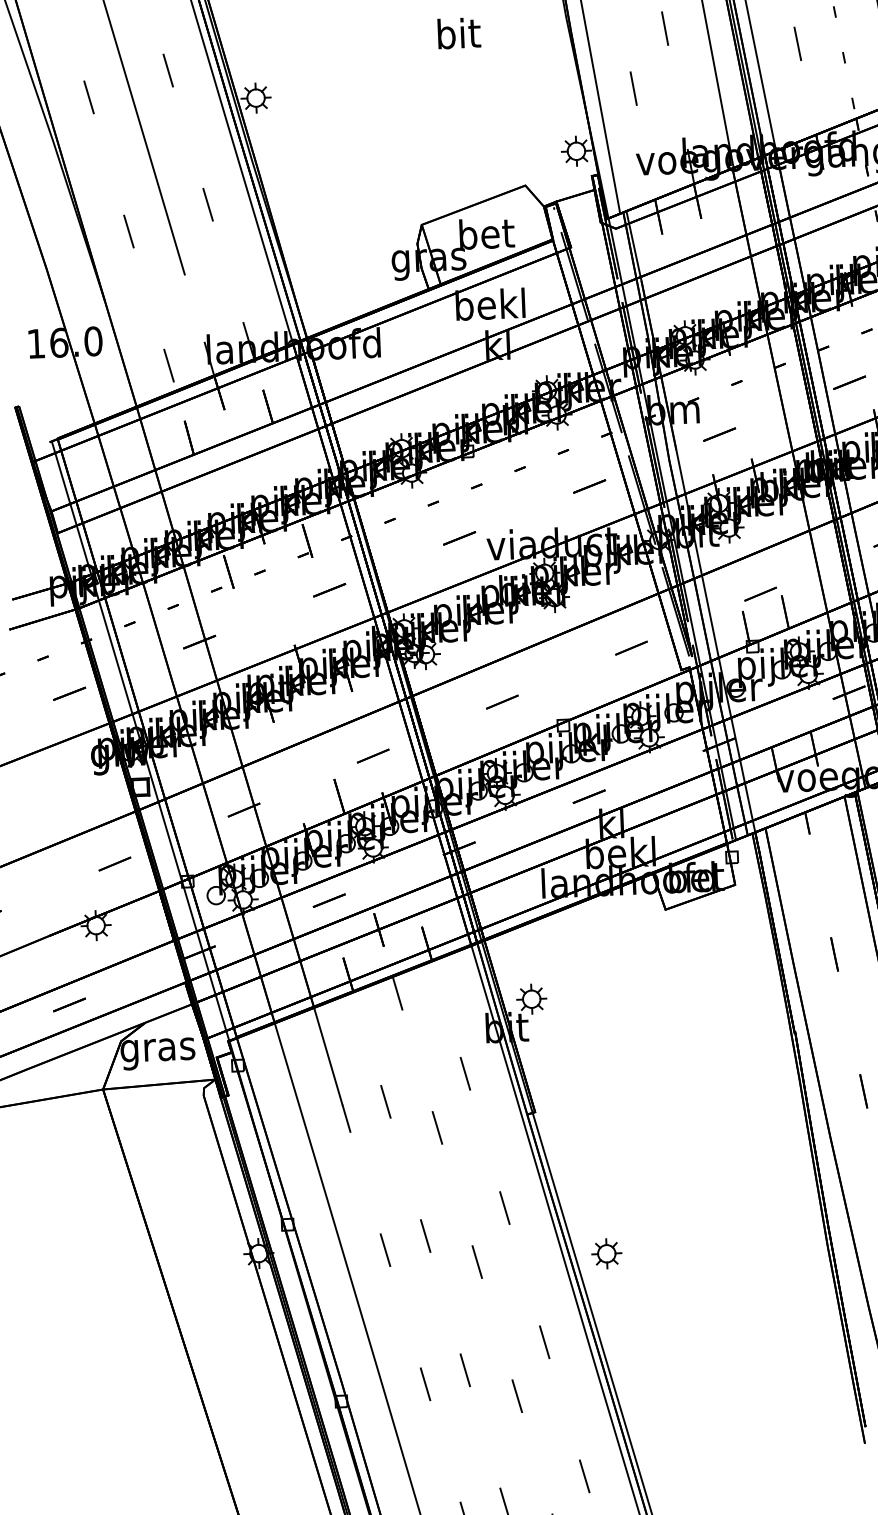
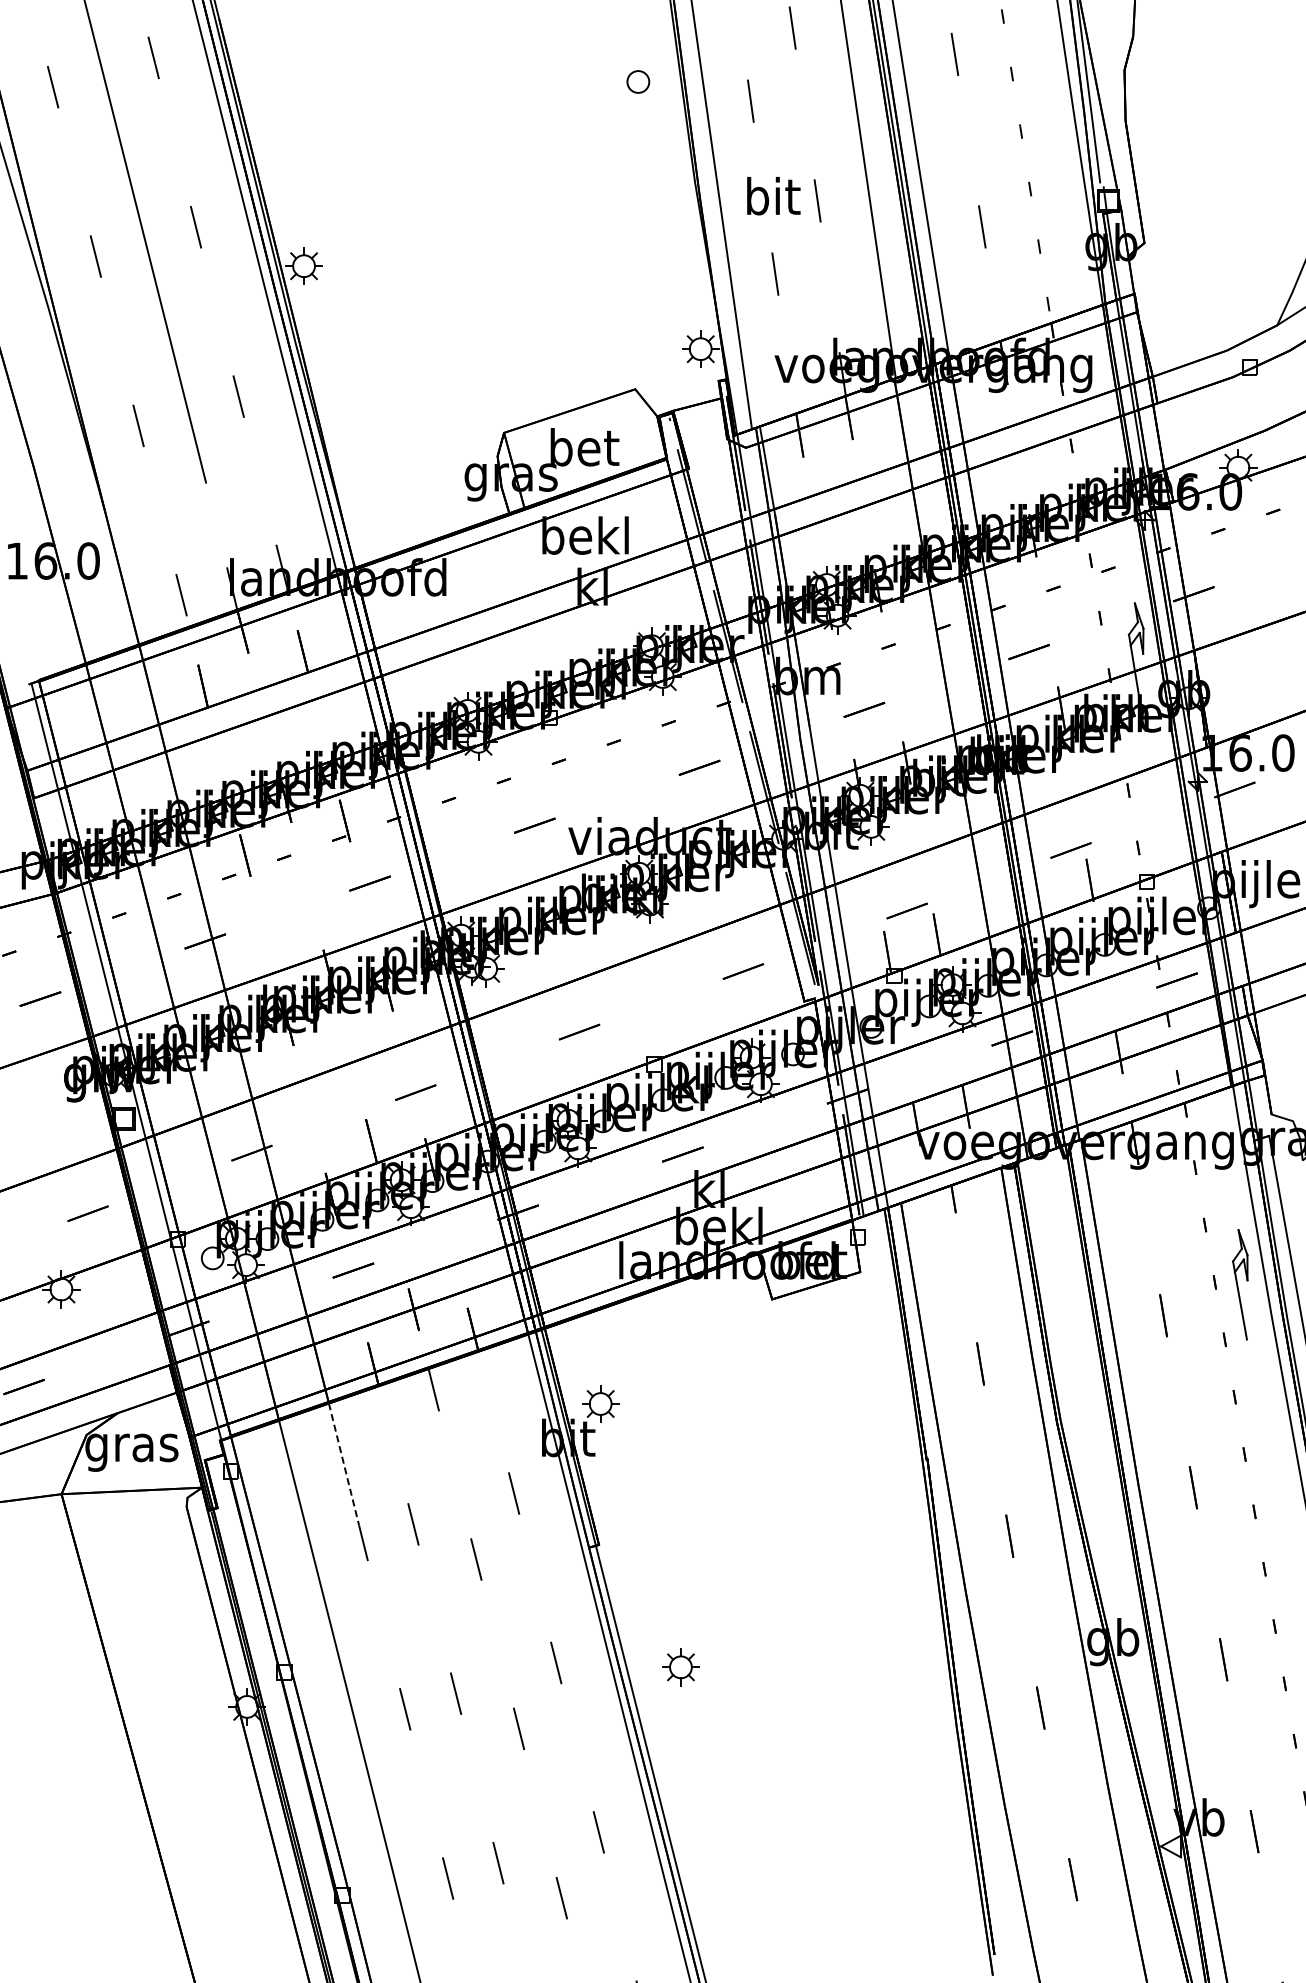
text: (459, 33) -> (773, 196), moved
line: (328, 1056) -> (344, 1464), solid -> dashed
part: (606, 1253) -> (680, 1667), moved

